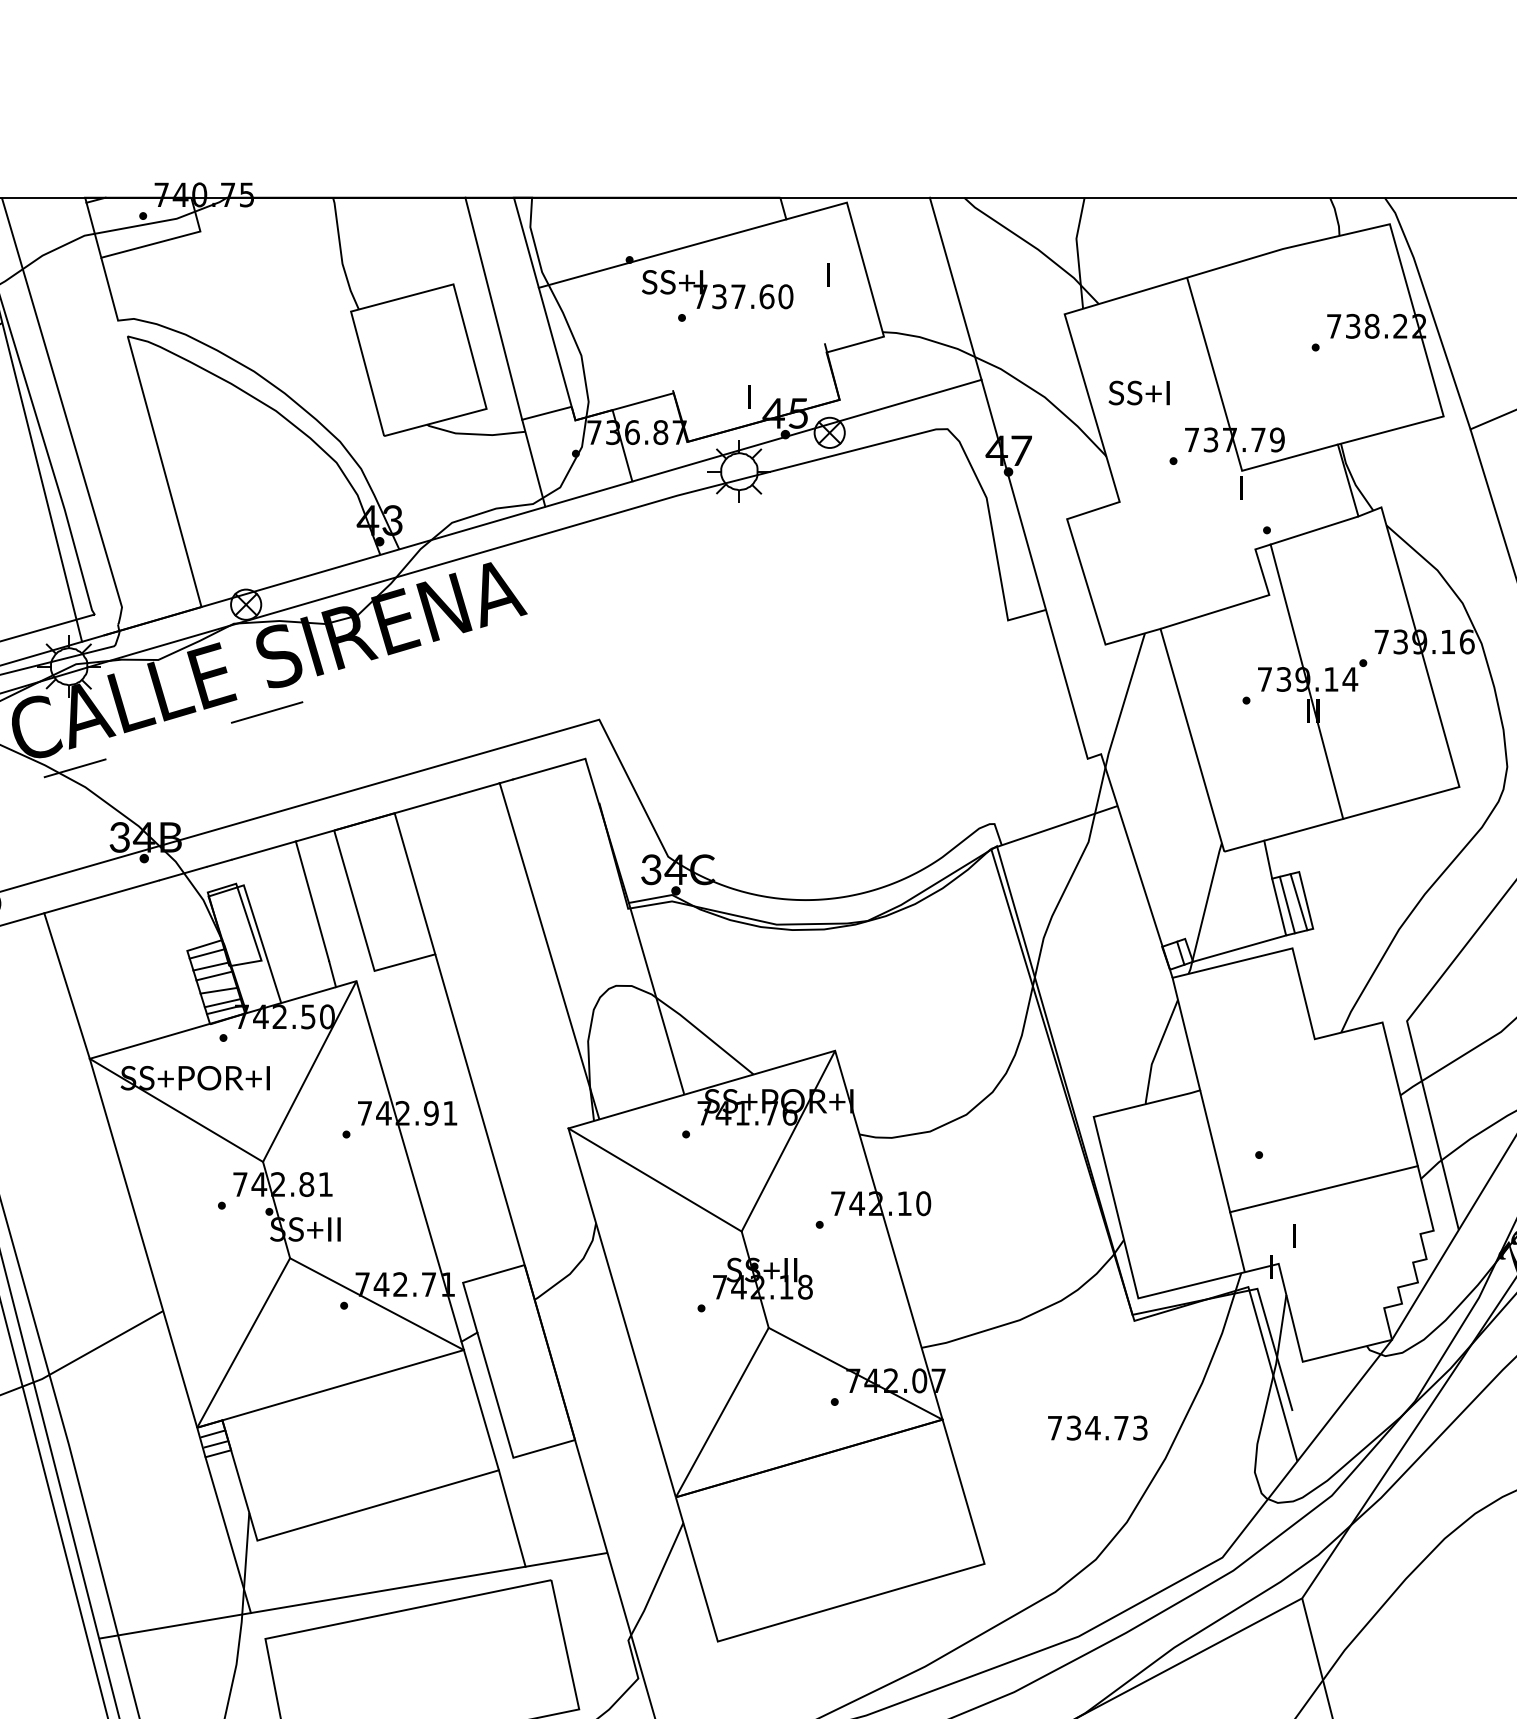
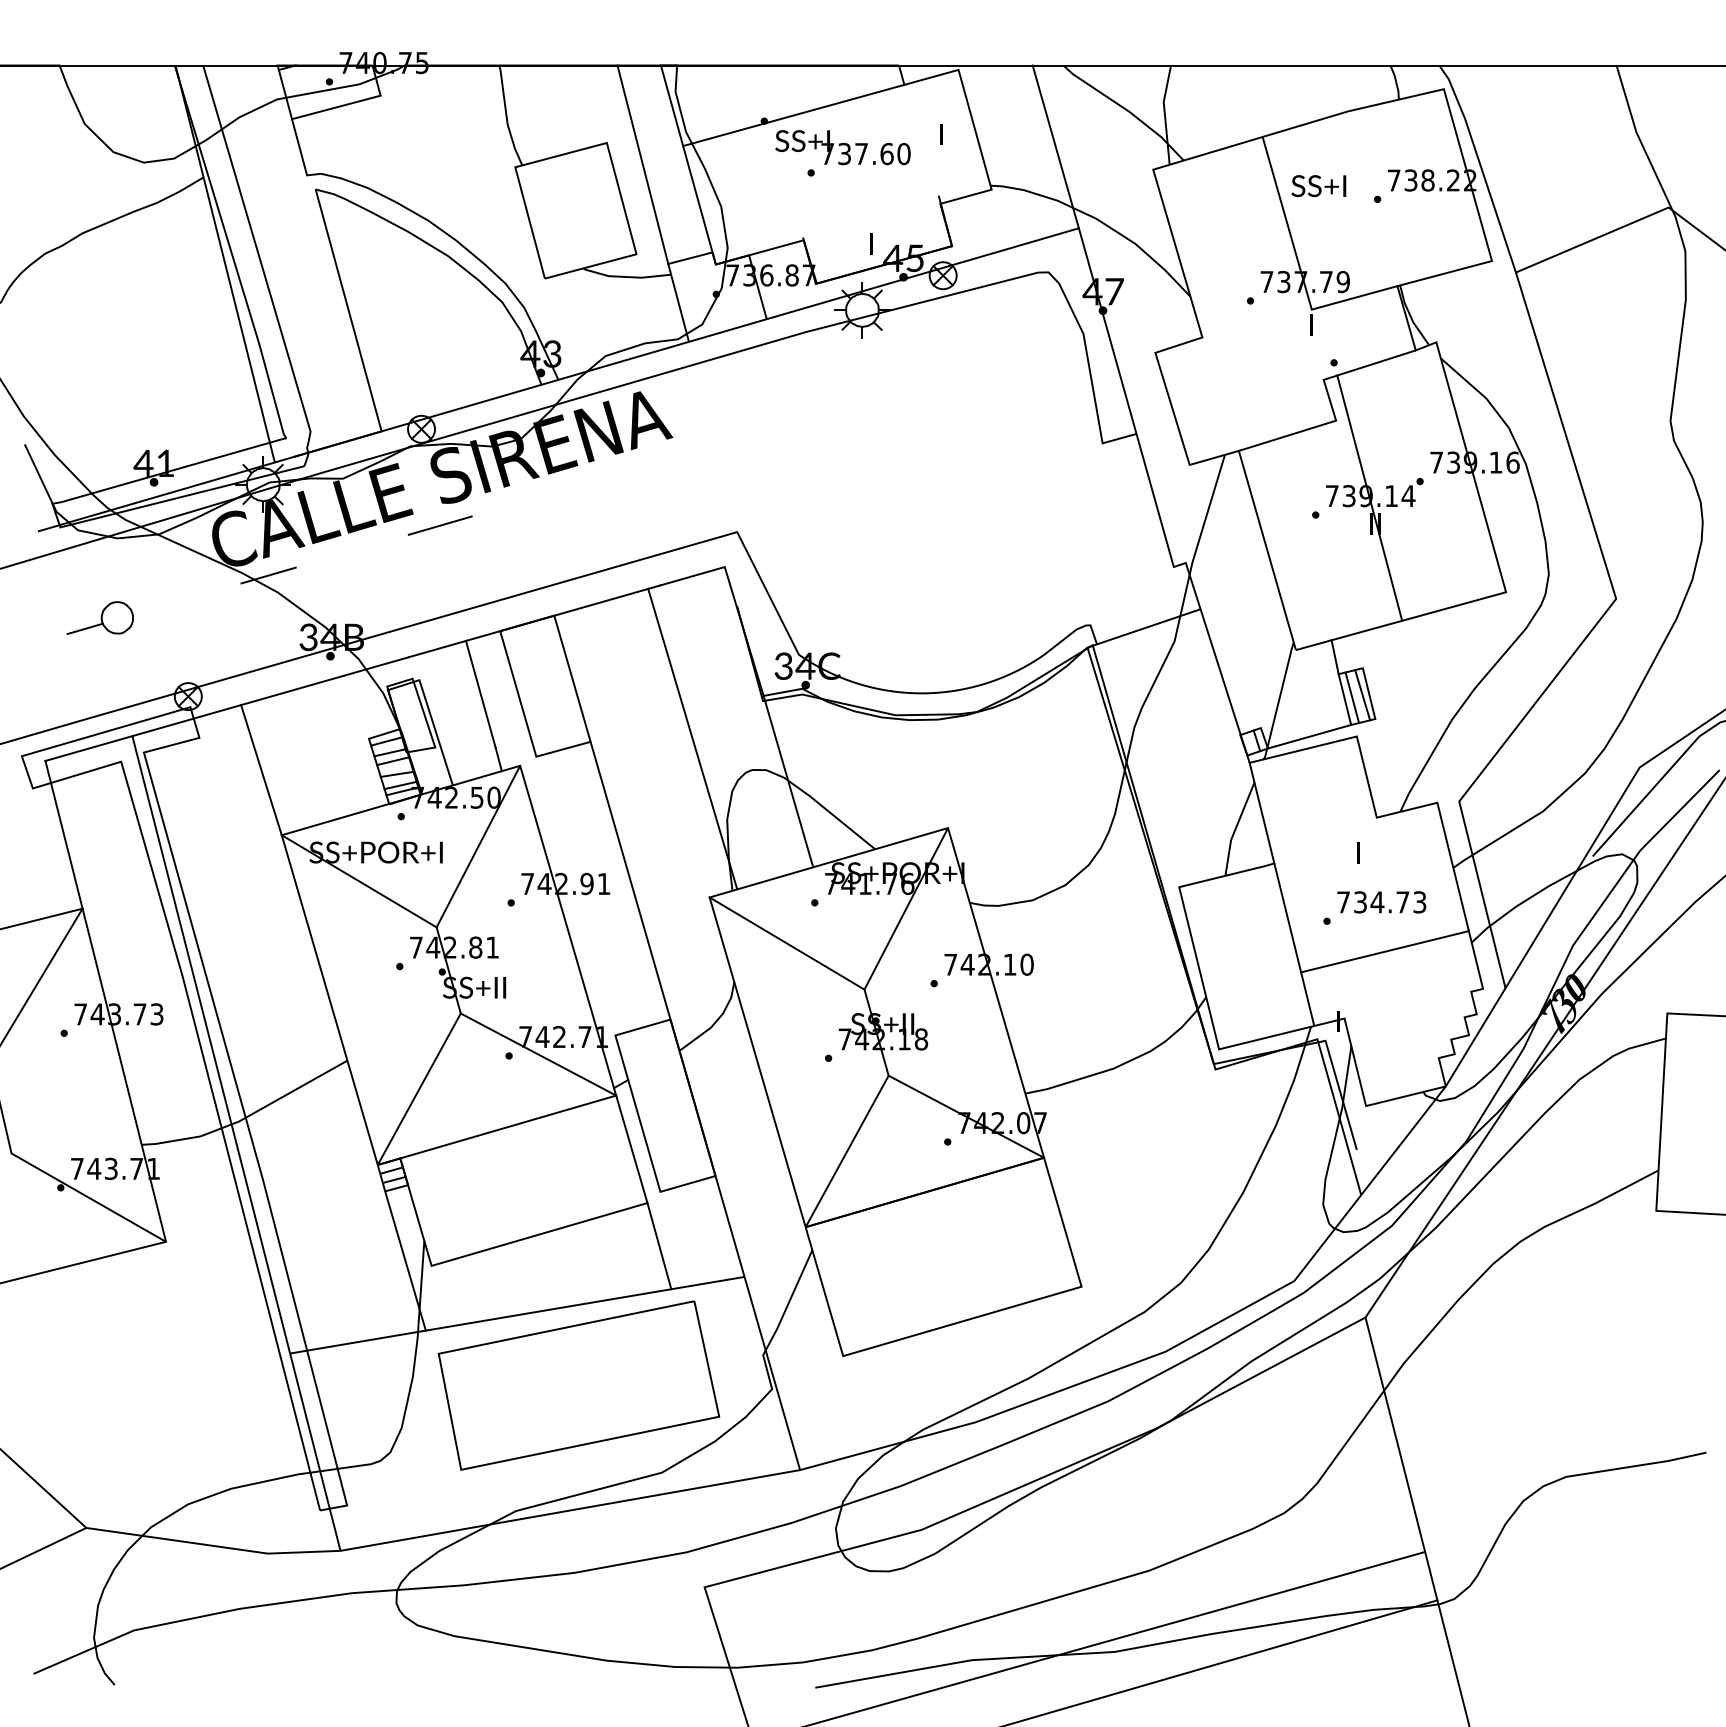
text: (1138, 393) -> (1318, 186), moved
text: (1294, 1235) -> (1358, 852), moved
text: (1097, 1428) -> (1381, 902), moved

